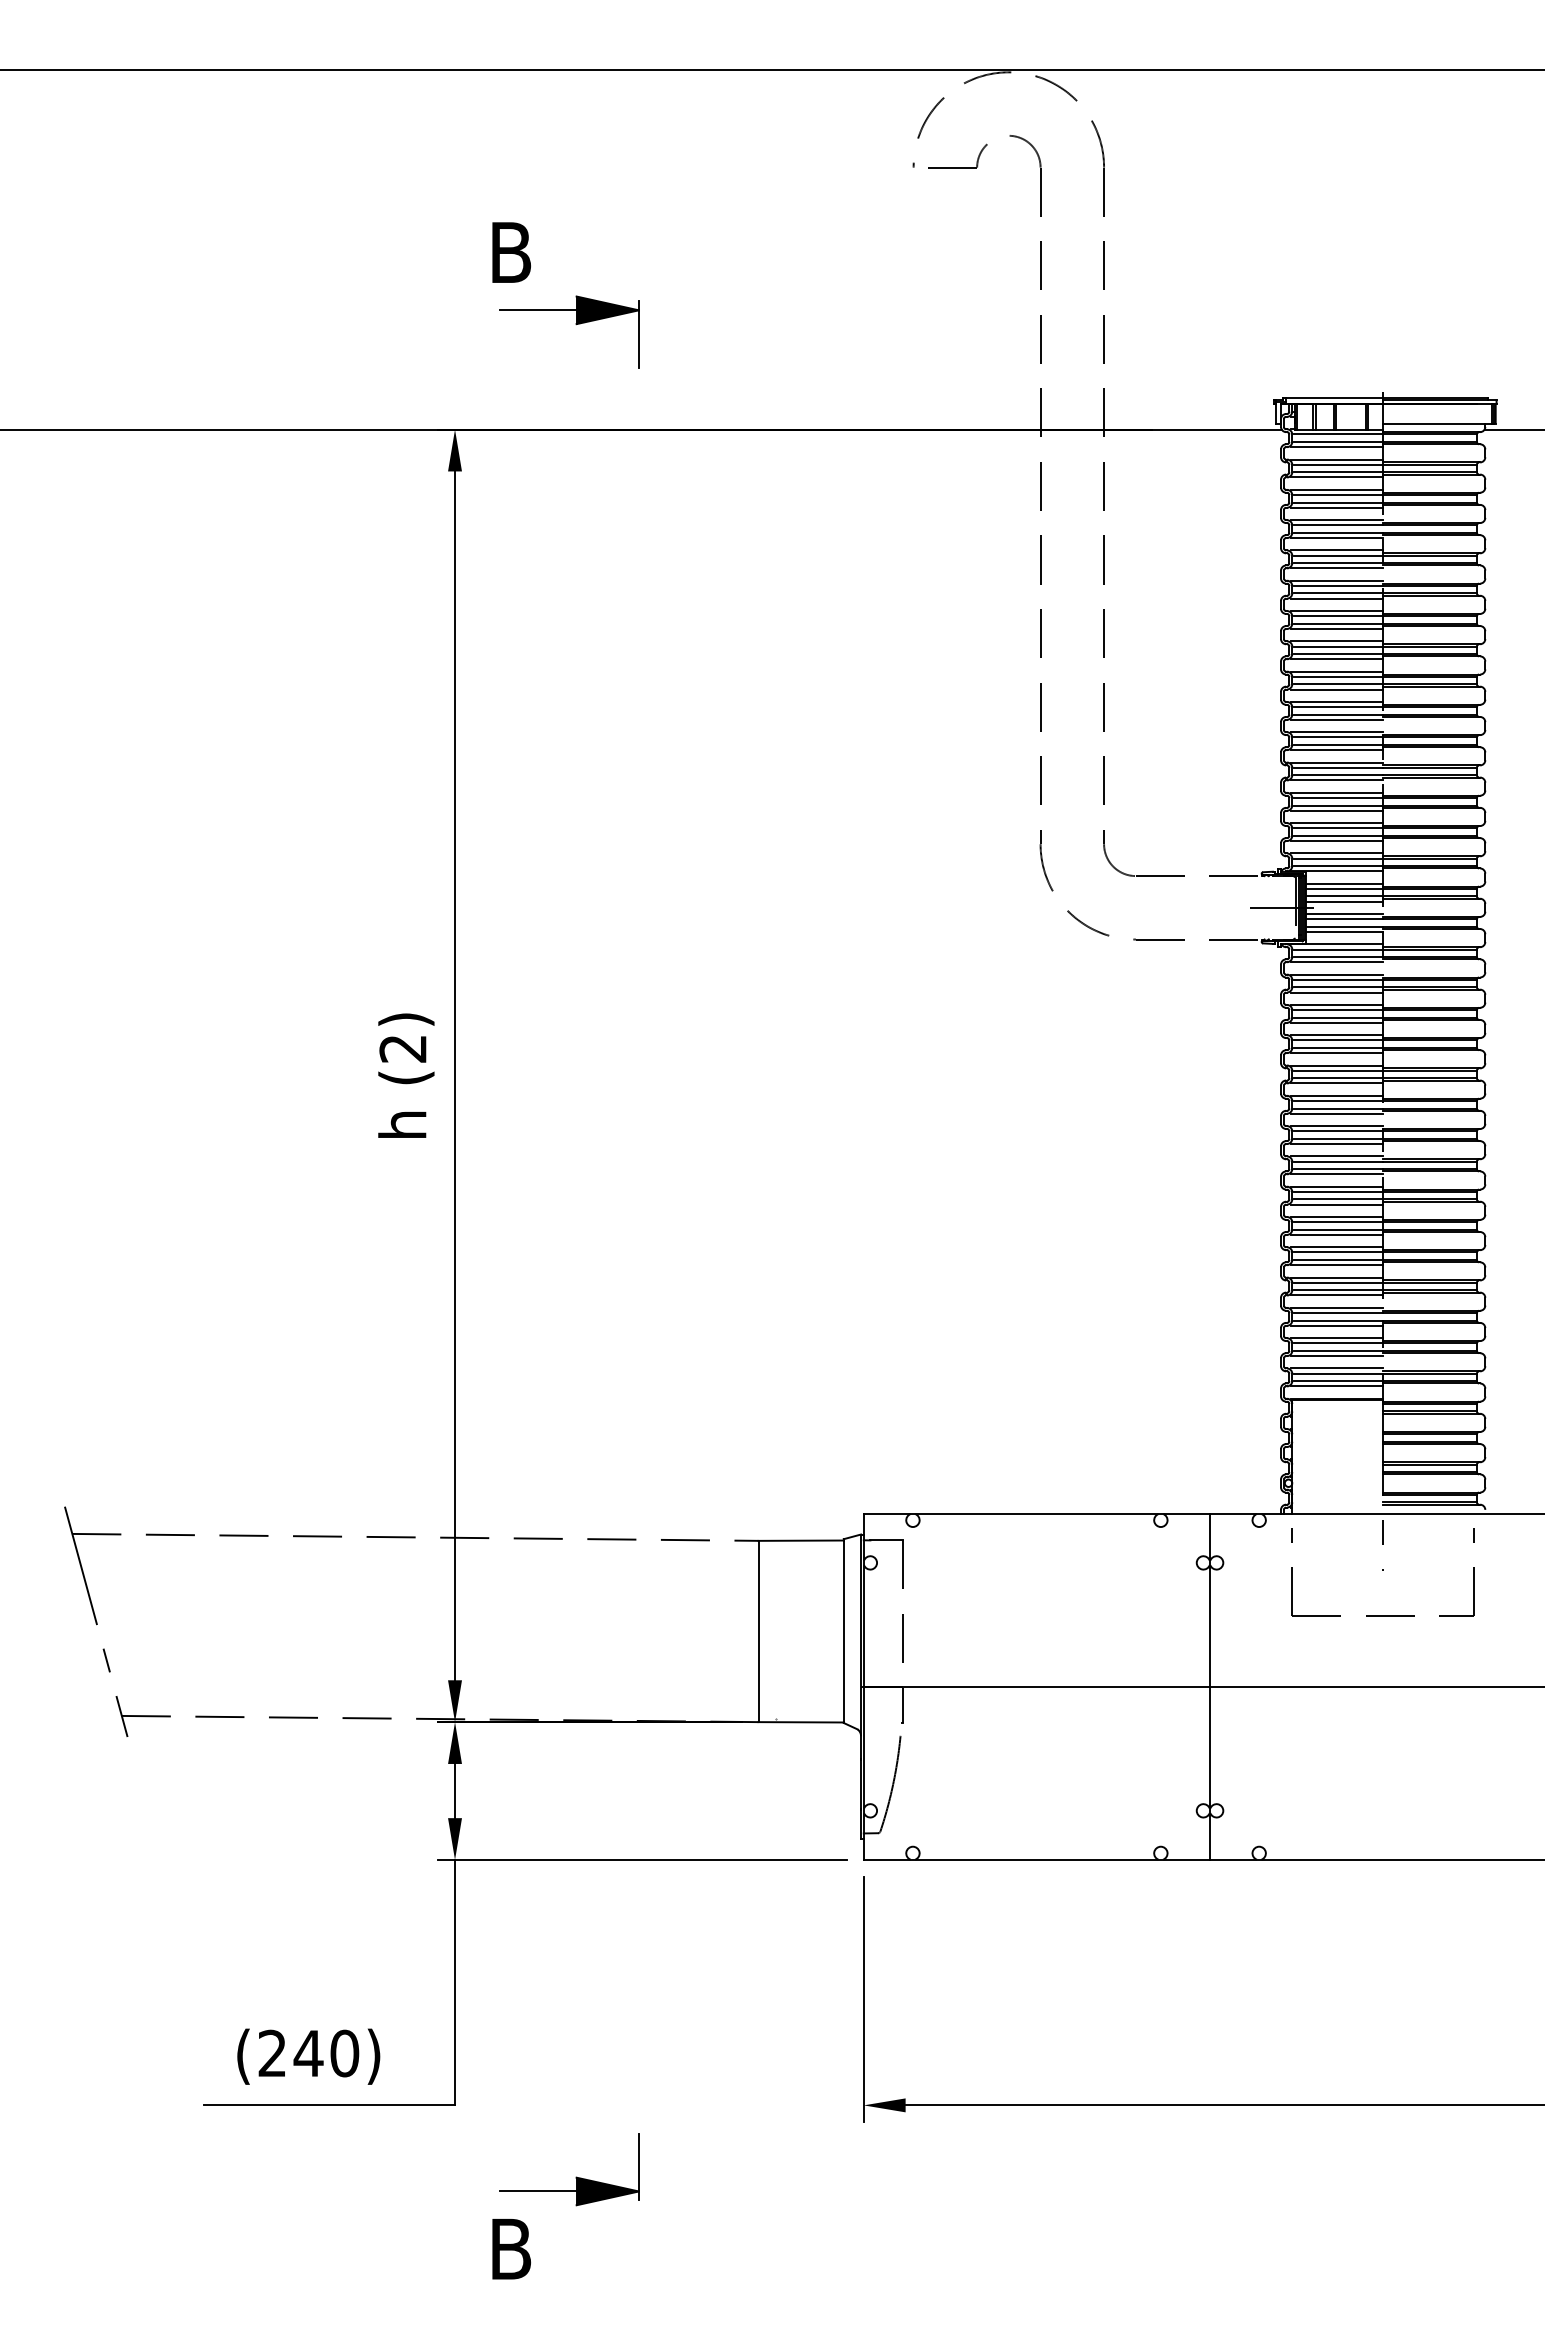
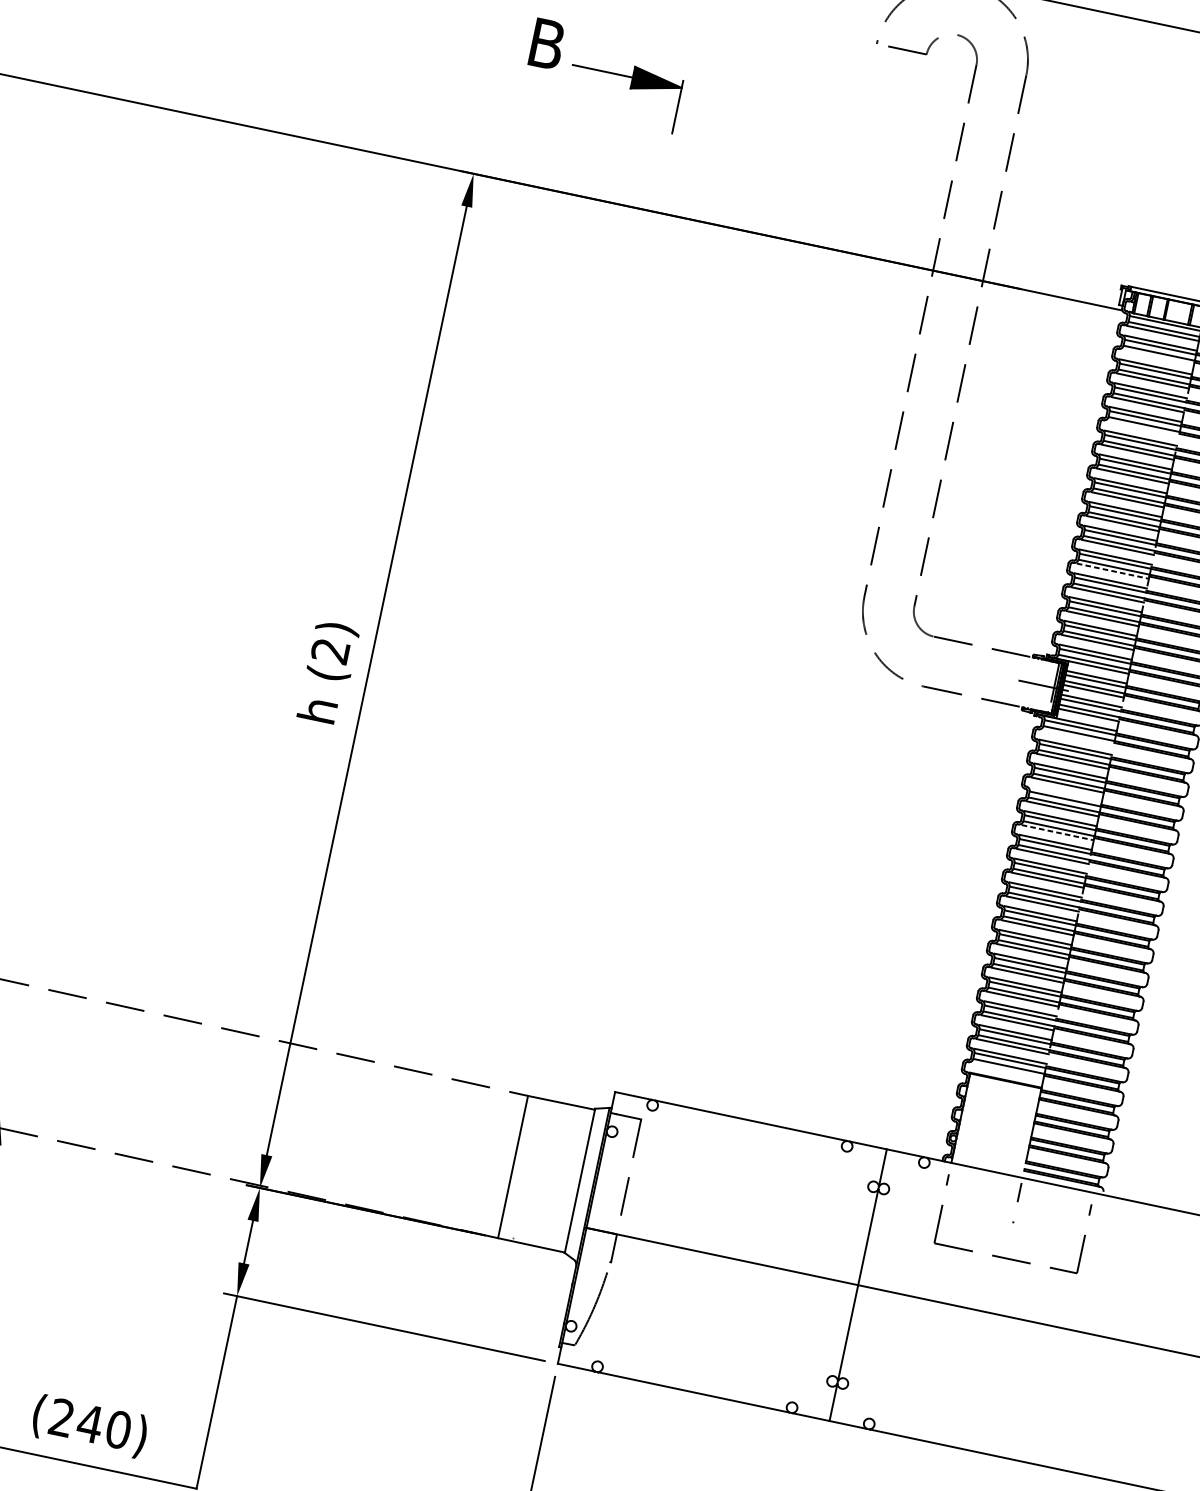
part: (575, 324) -> (629, 88), moved
line: (1337, 477) -> (1158, 357), removed
line: (1337, 568) -> (1143, 428), removed
line: (1337, 750) -> (1113, 571), solid -> dashed
line: (1337, 962) -> (1077, 737), removed
line: (1337, 1035) -> (1065, 795), removed
line: (1337, 1083) -> (1057, 832), solid -> dashed
line: (1337, 1386) -> (1007, 1070), removed

